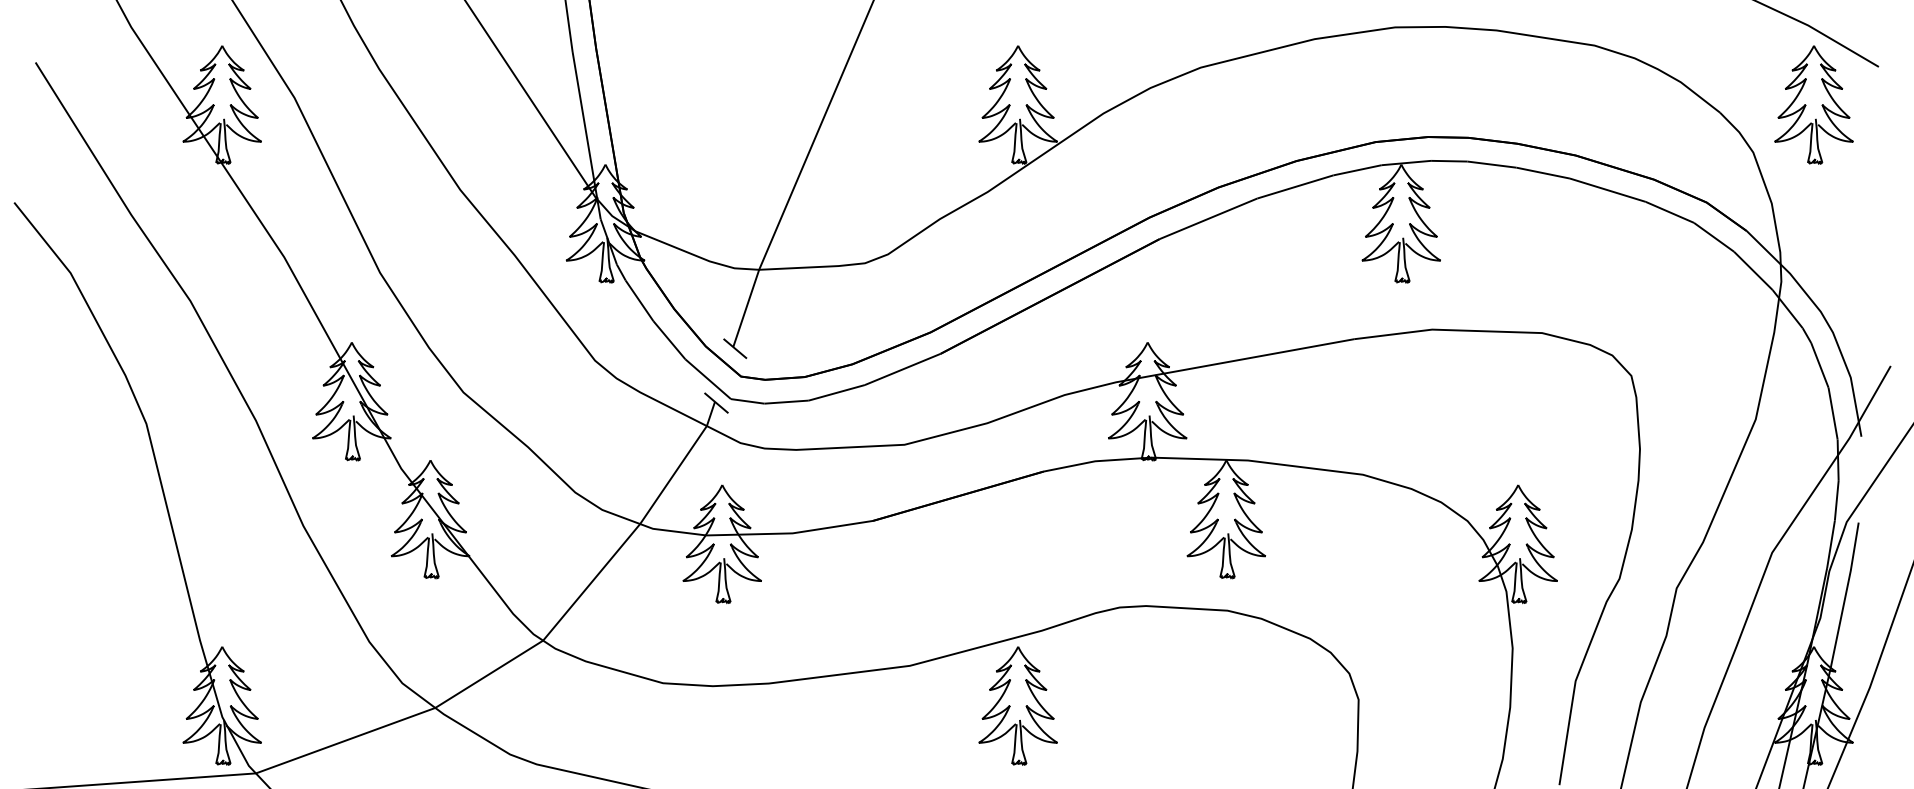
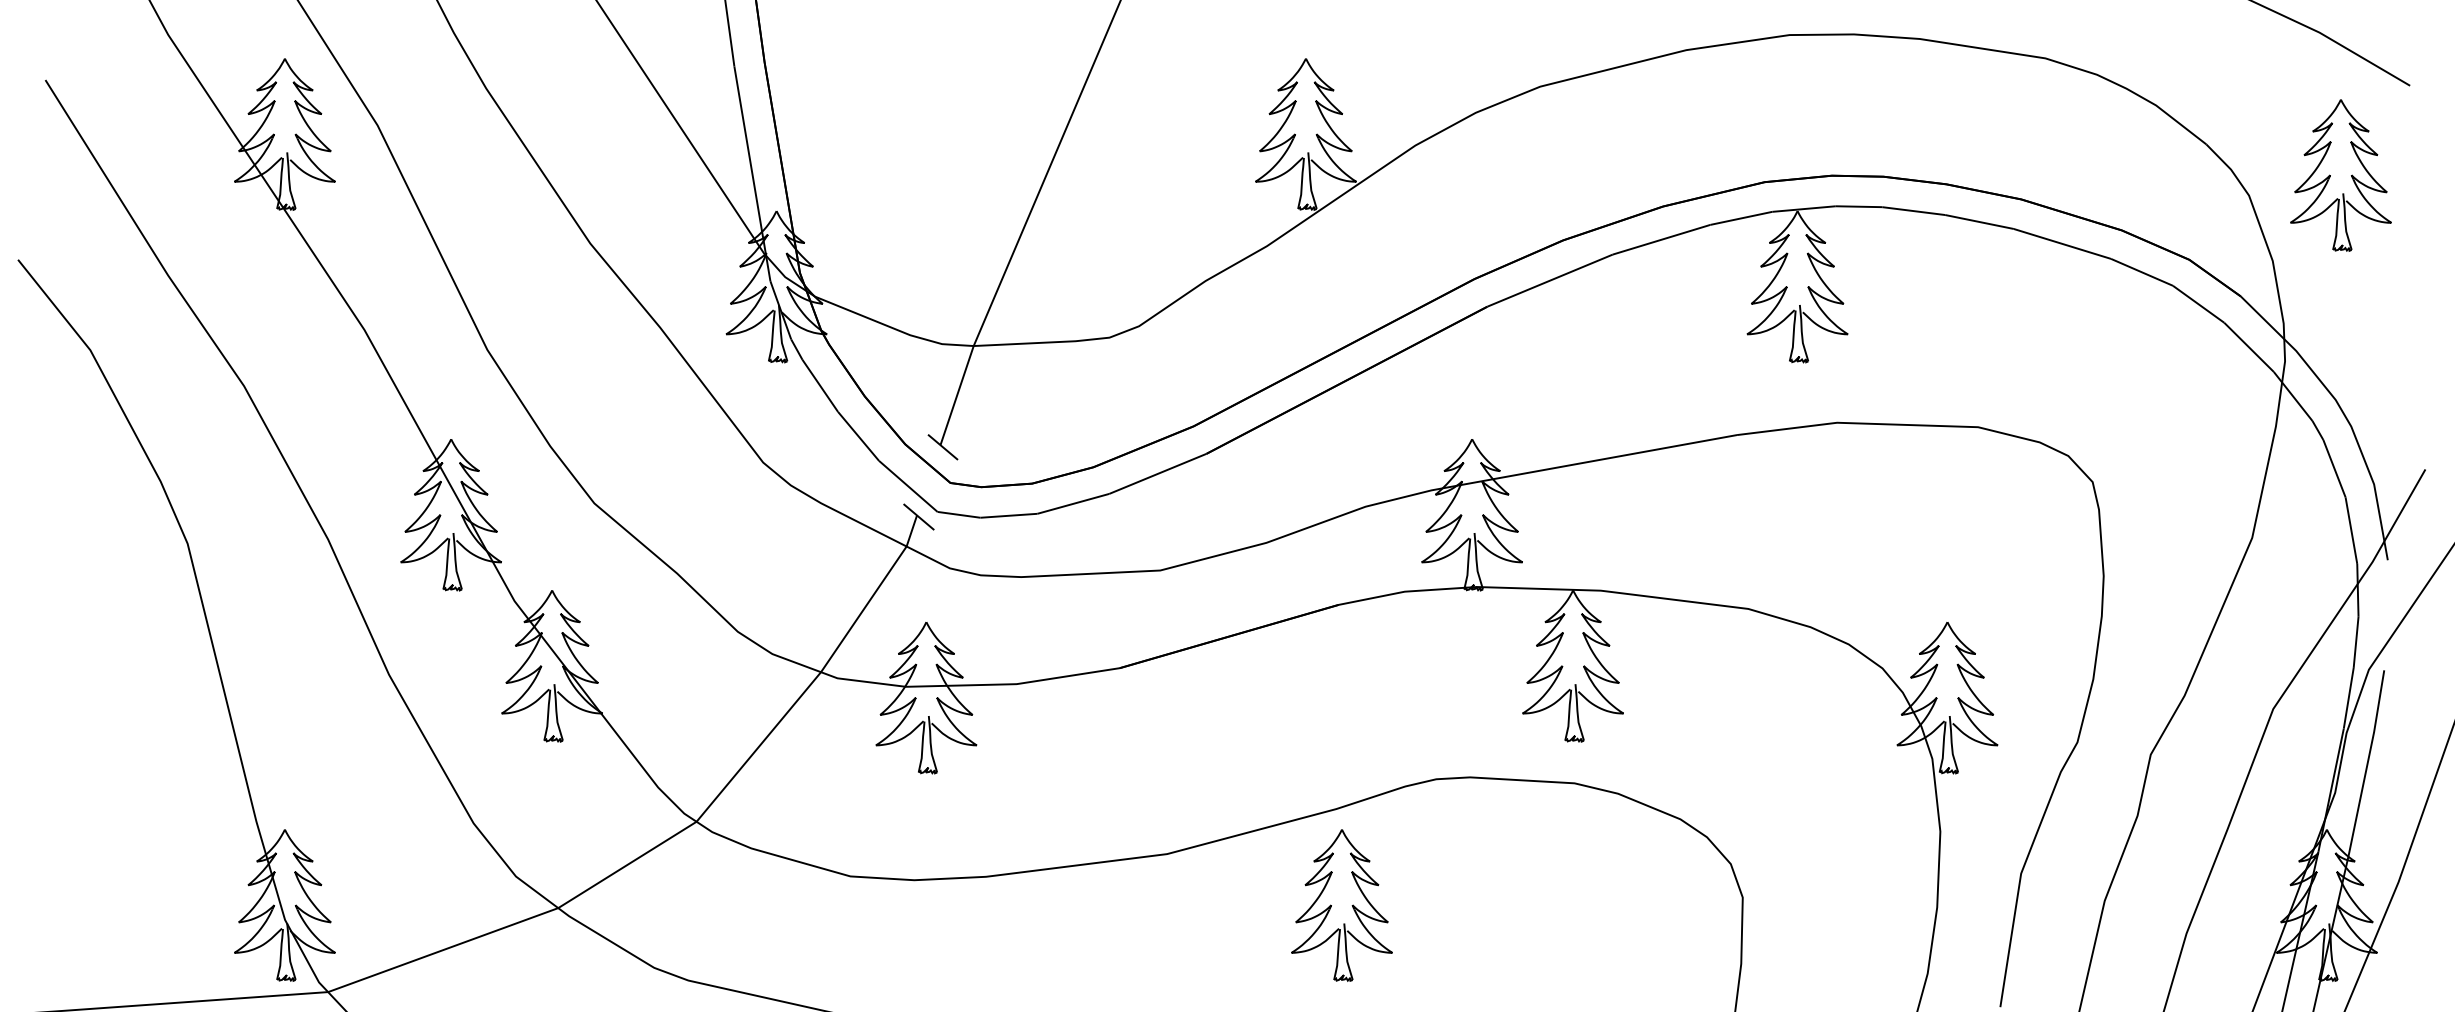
part: (1813, 104) -> (2340, 175), moved
part: (1010, 705) -> (1331, 905), moved

